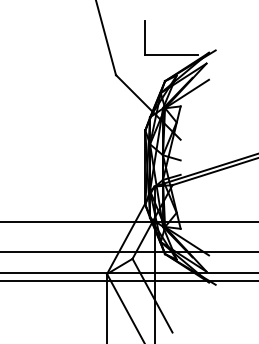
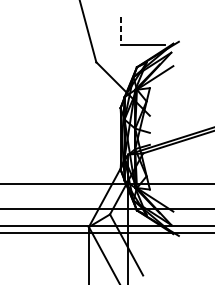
line: (145, 38) -> (120, 31), solid -> dashed

